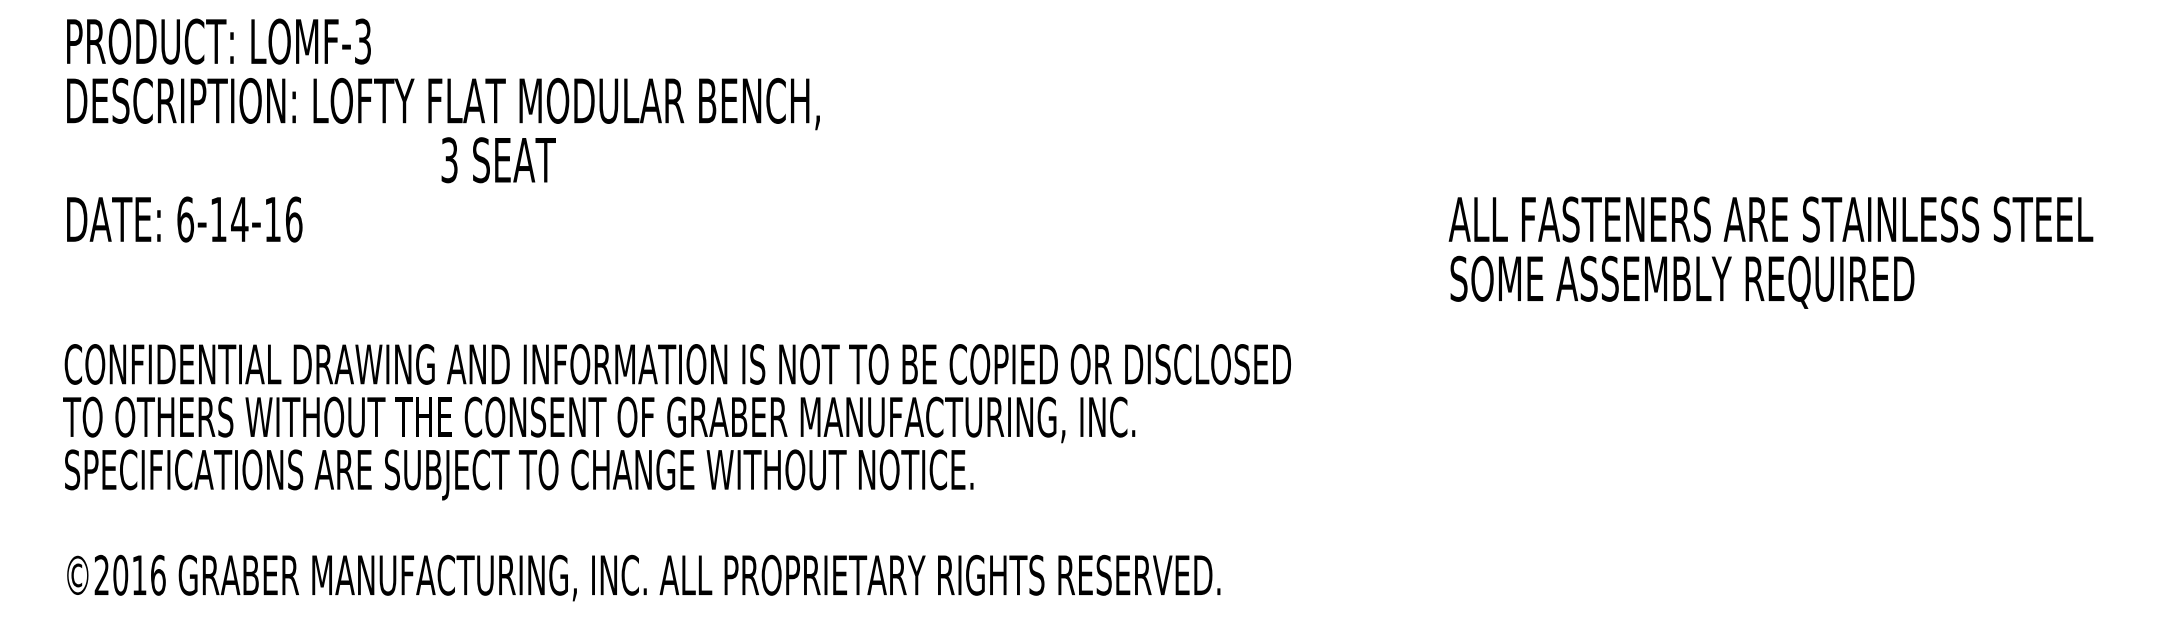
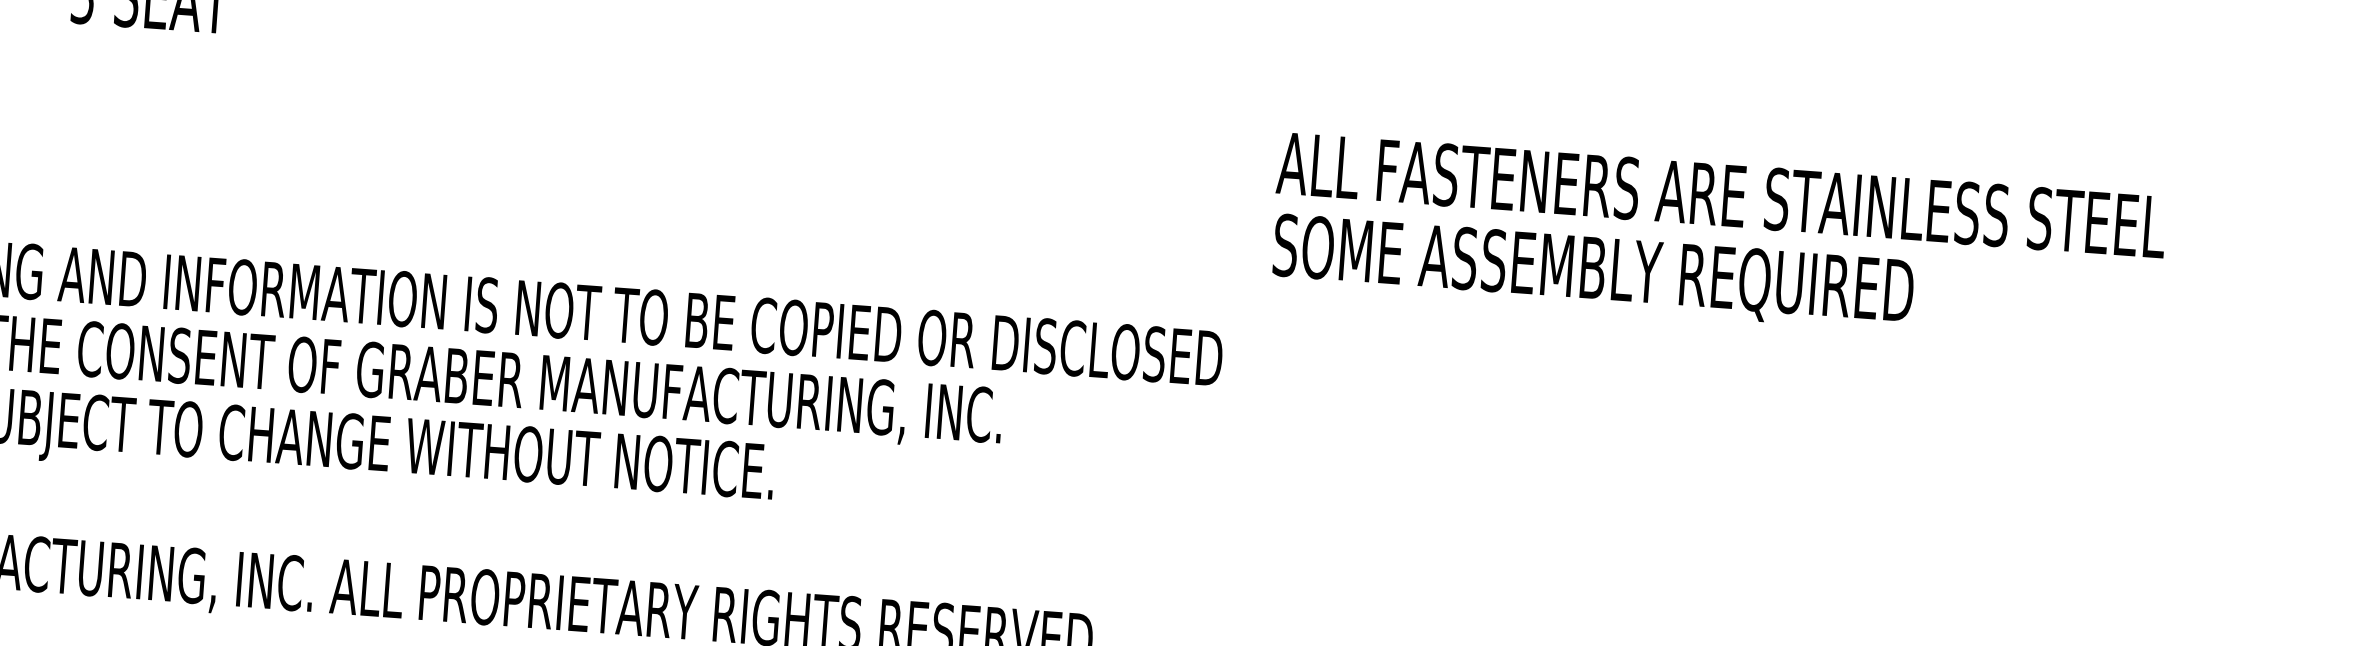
text: (1770, 252) -> (1717, 240), moved

